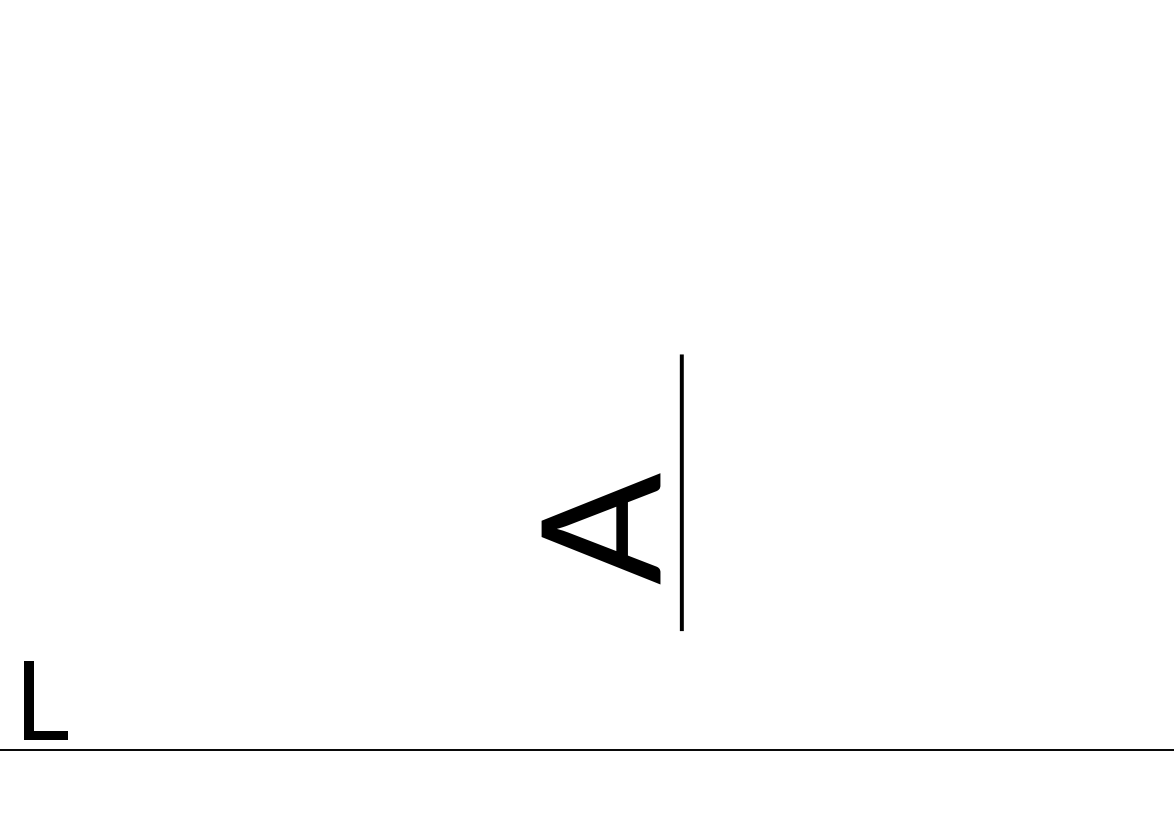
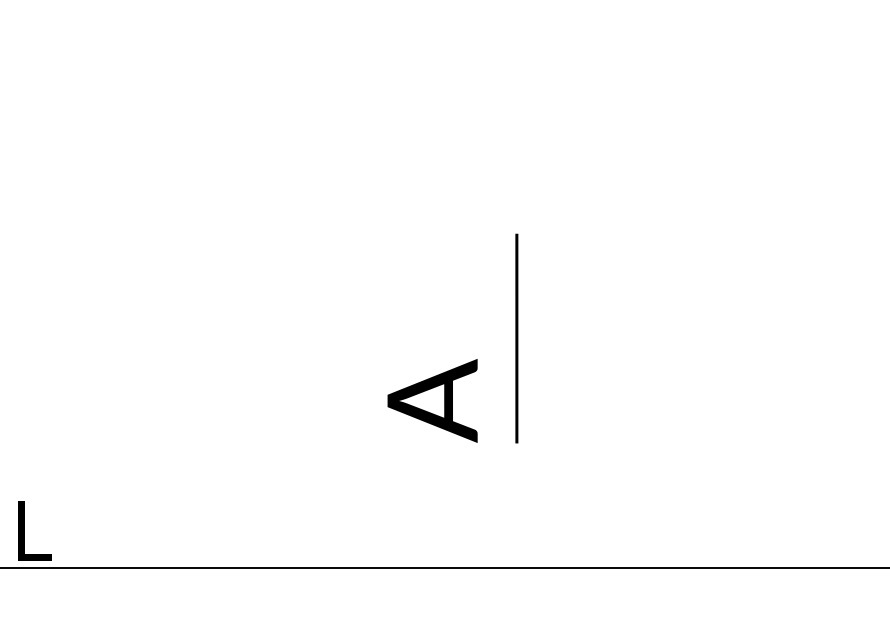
line: (681, 492) -> (516, 338), moved
text: (600, 528) -> (432, 400), moved

